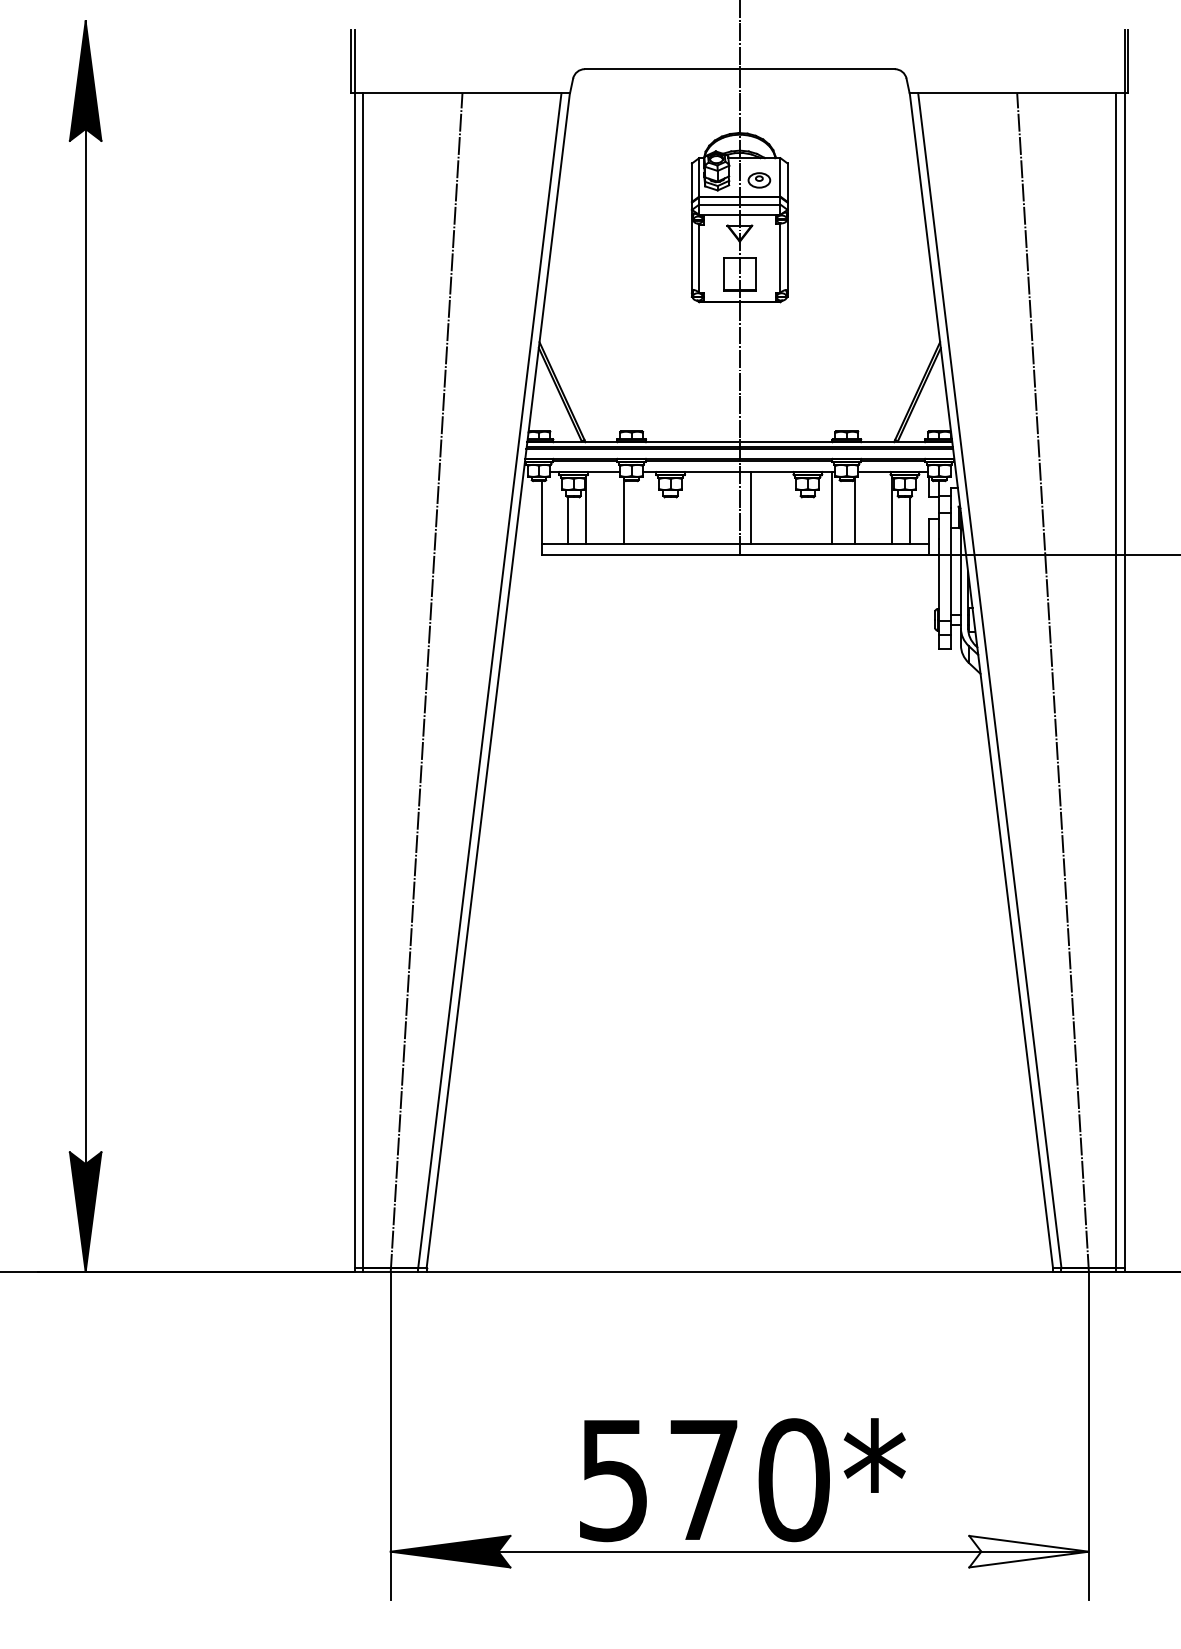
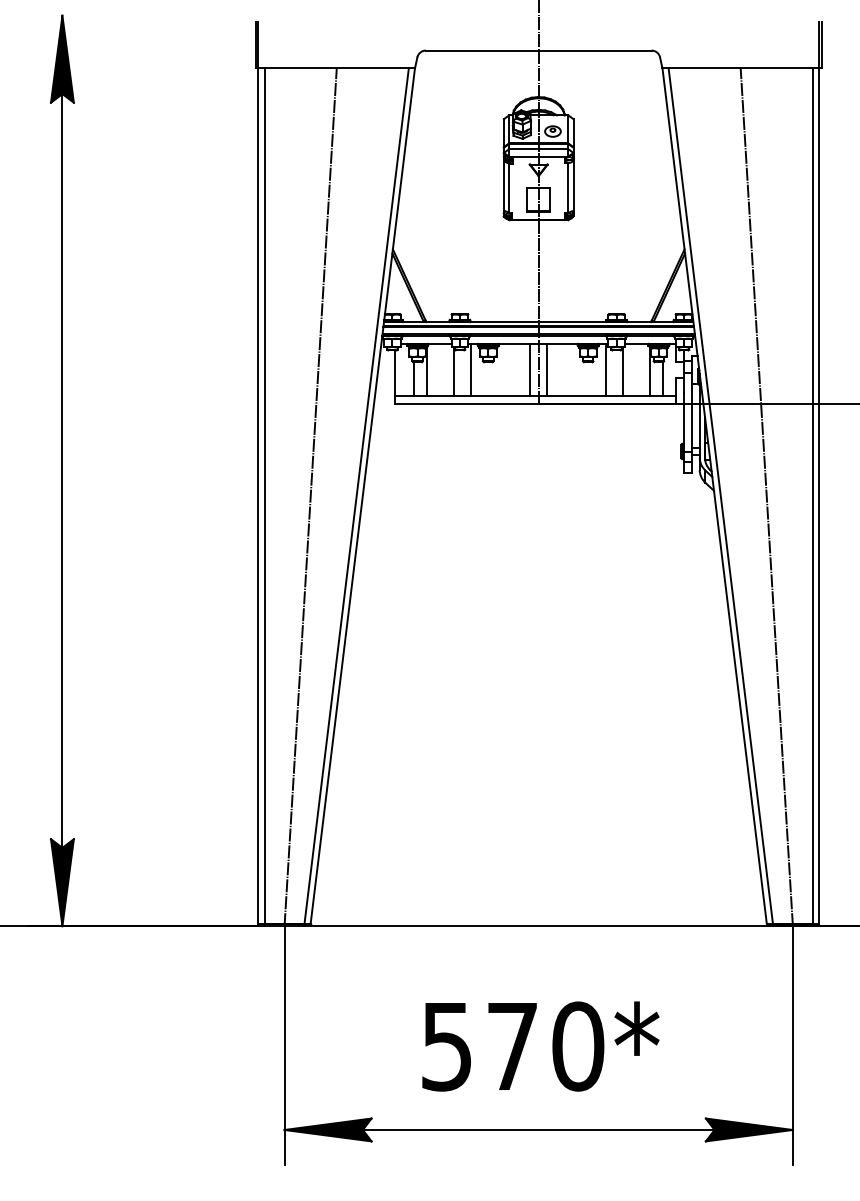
line: (646, 507) -> (470, 369), added
line: (727, 507) -> (529, 369), added
text: (742, 1480) -> (540, 1046), moved
fill: (1028, 1551) -> (748, 1129), added

